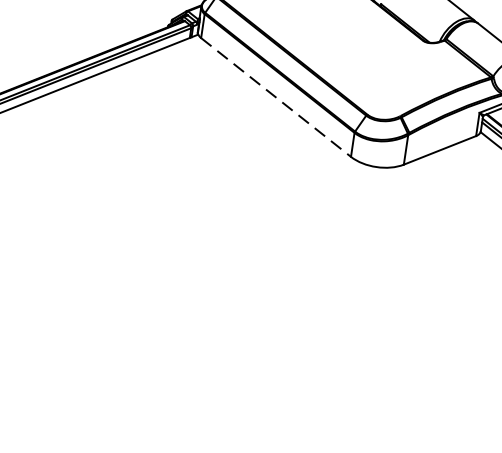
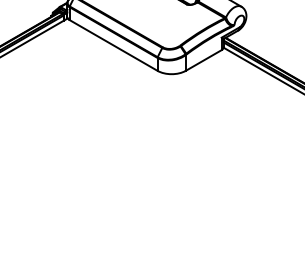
line: (276, 97) -> (113, 45), dashed -> solid

